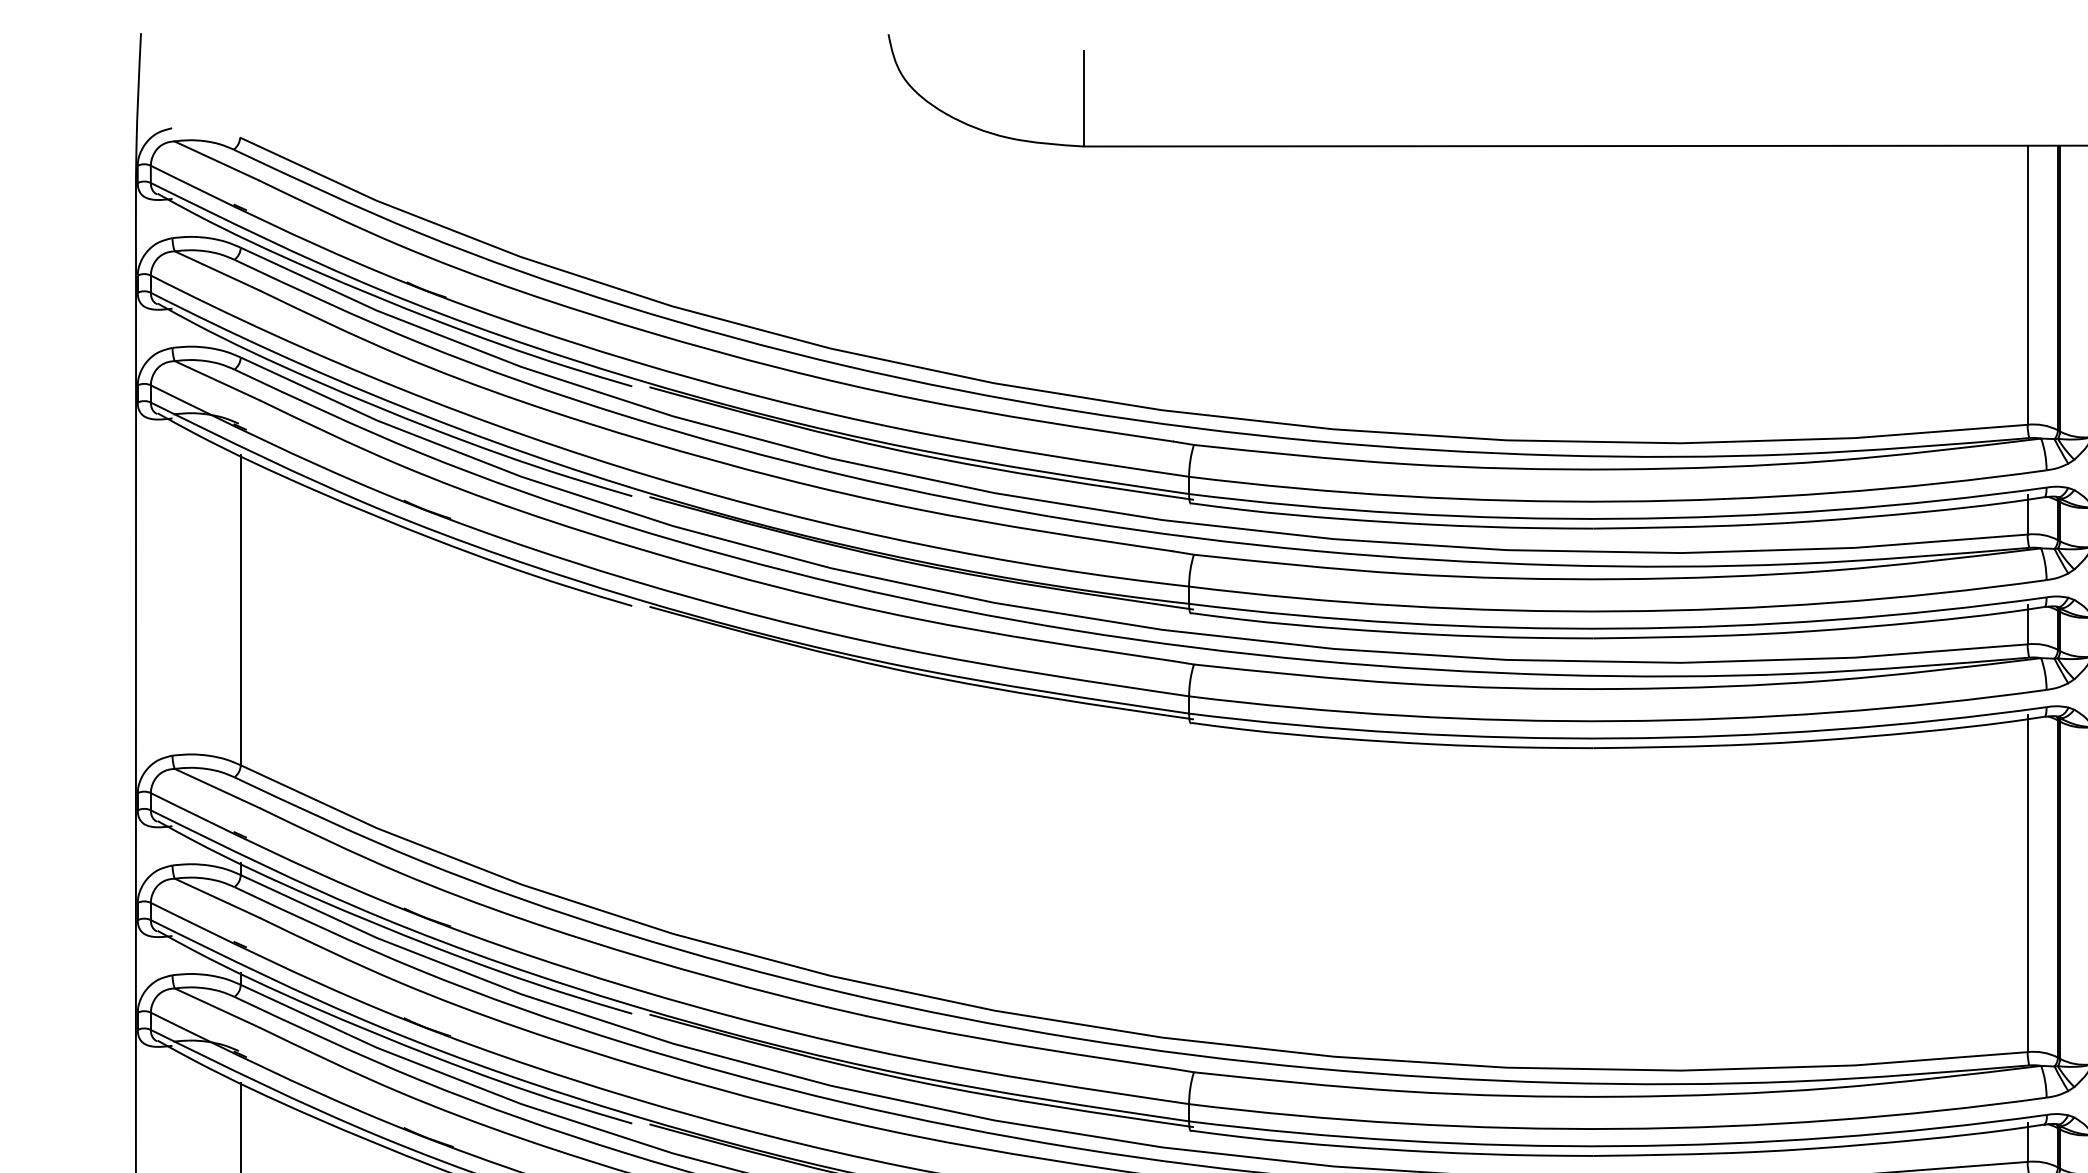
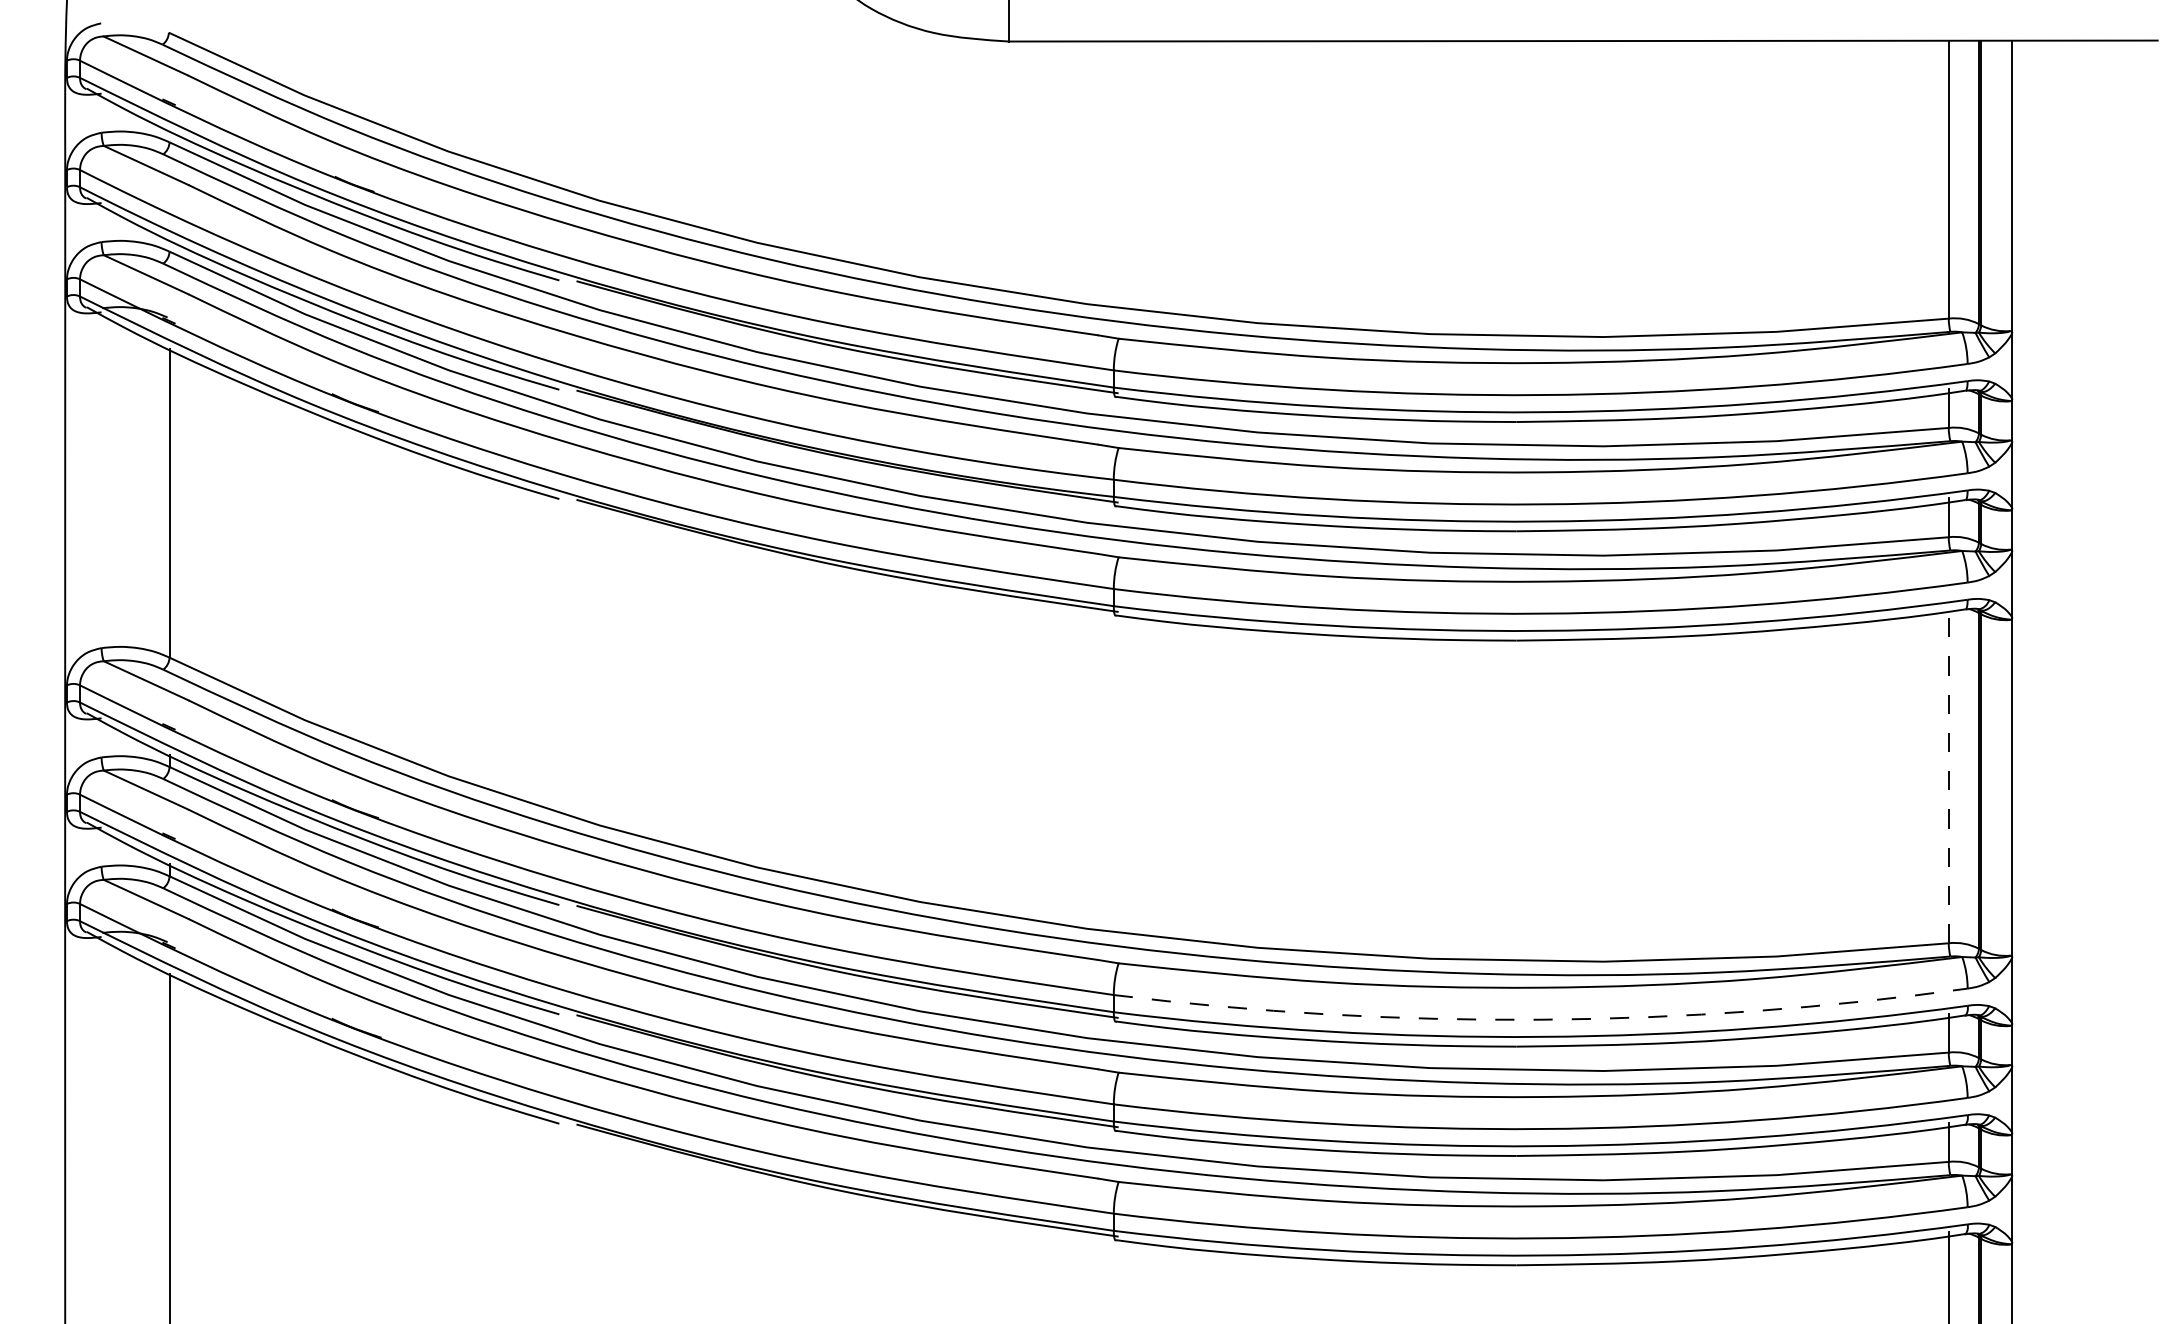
line: (2027, 883) -> (1948, 775), solid -> dashed
arc: (1617, 1128) -> (1540, 1019), solid -> dashed

